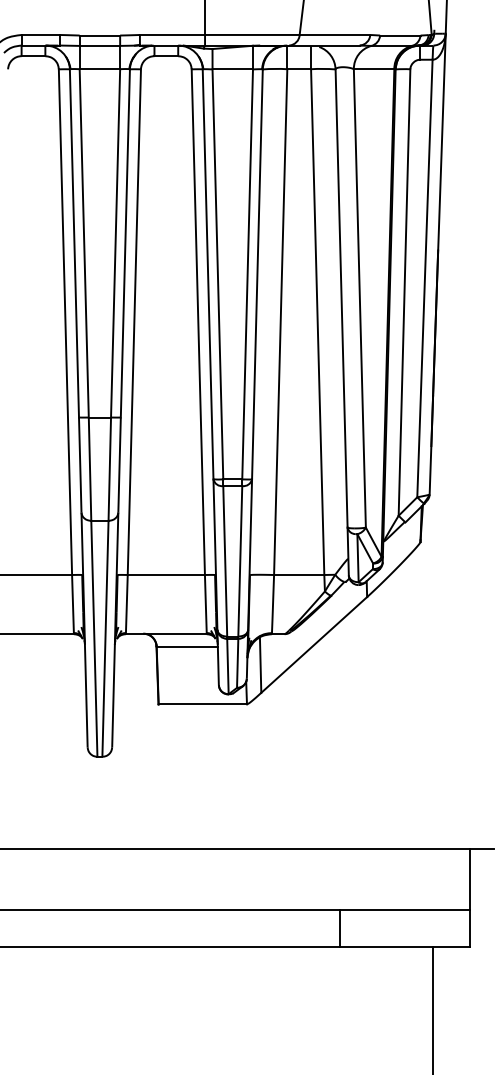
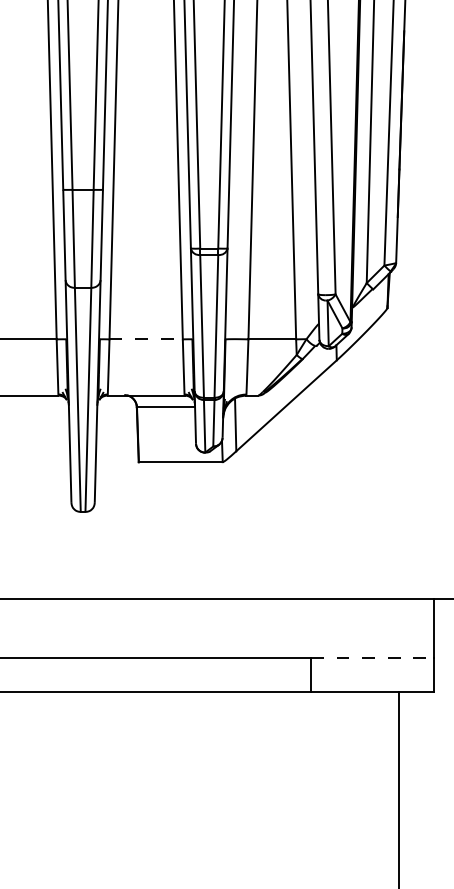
line: (166, 575) -> (146, 339), solid -> dashed
line: (404, 910) -> (372, 657), solid -> dashed

